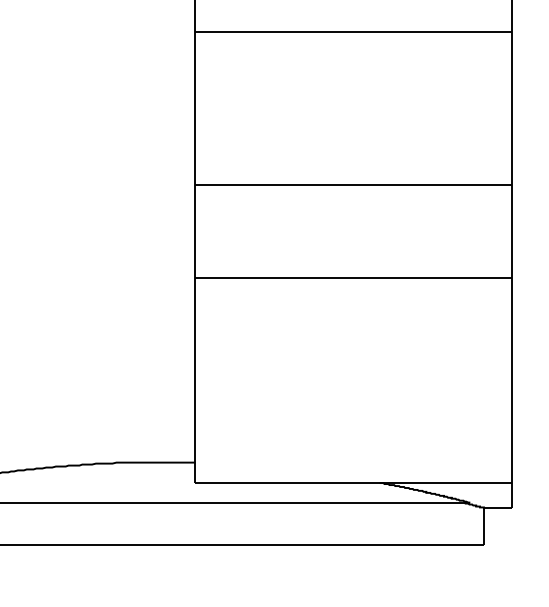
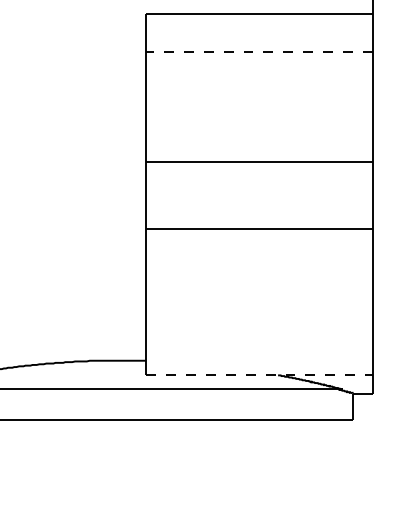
line: (353, 31) -> (259, 52), solid -> dashed
line: (355, 483) -> (260, 375), solid -> dashed

